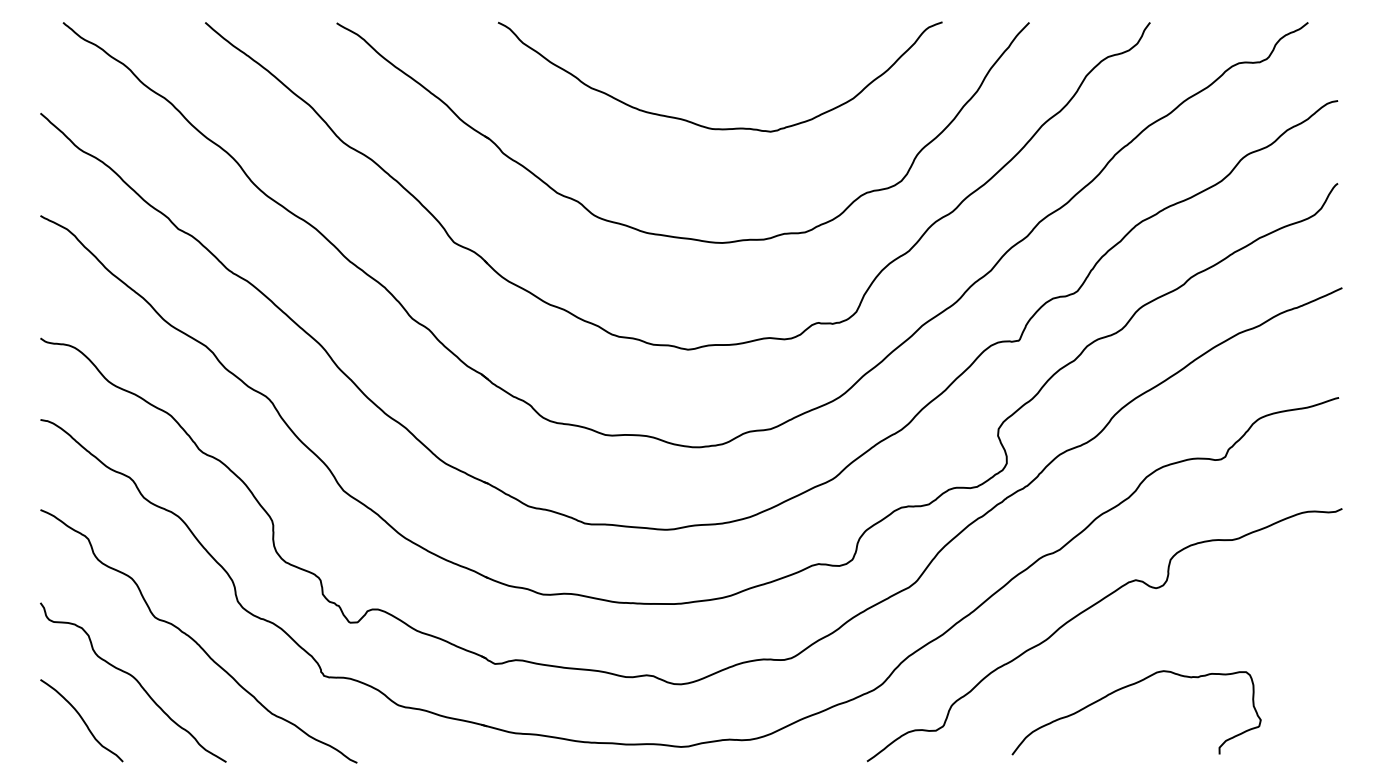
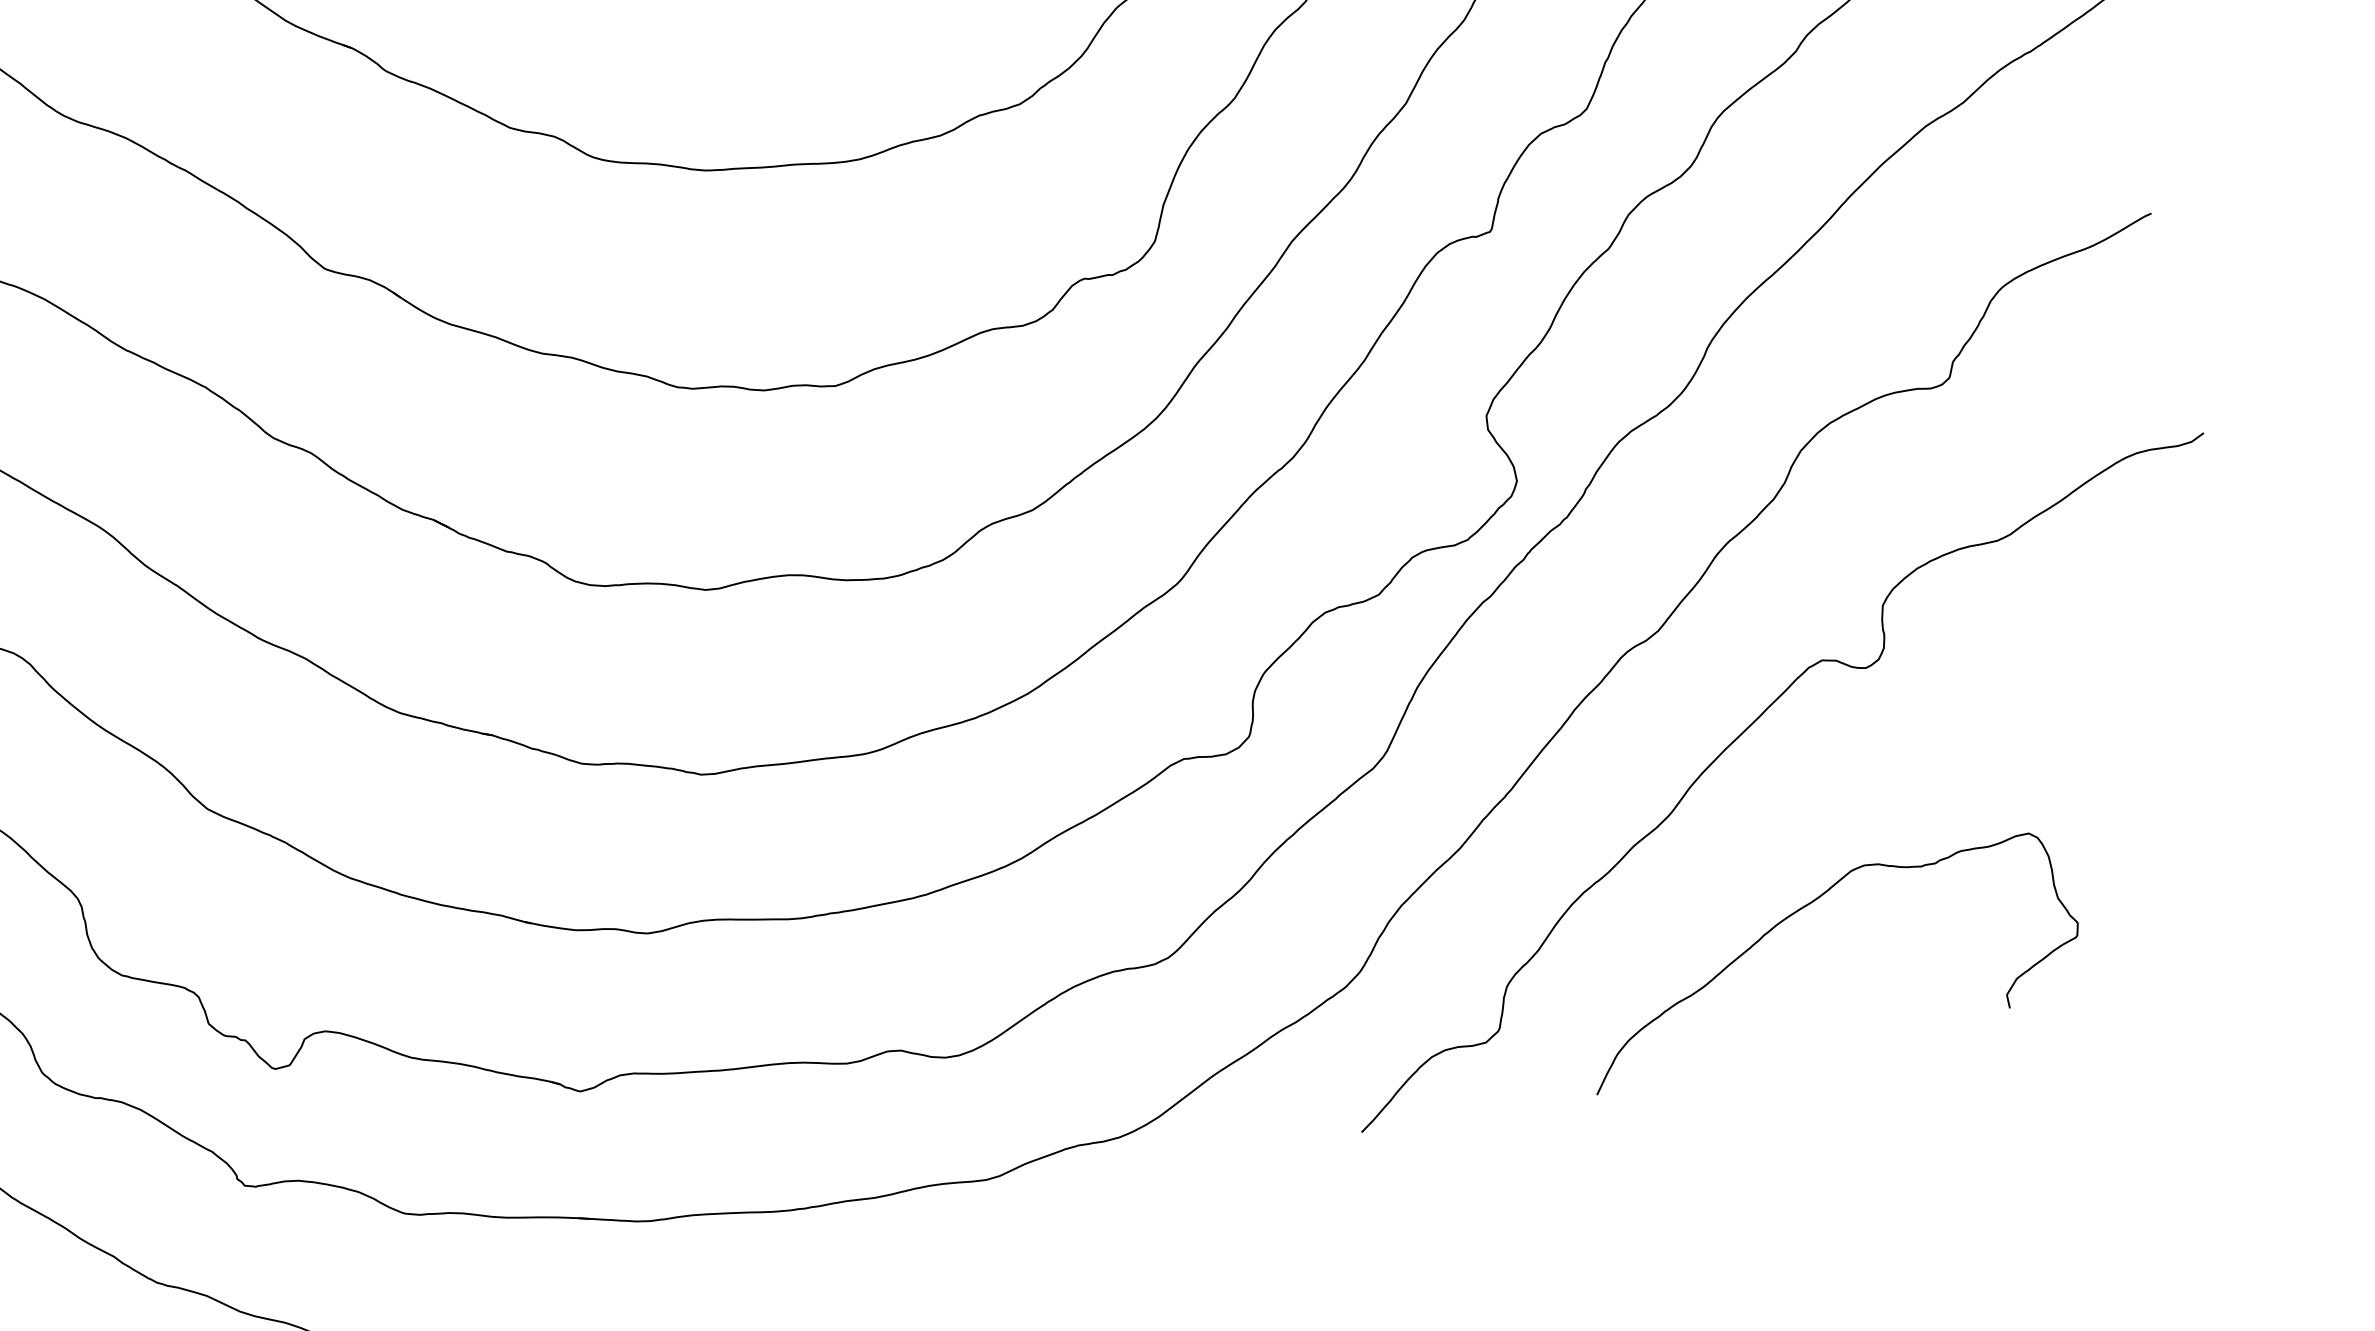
curve: (1127, 687) -> (1798, 913), moved

